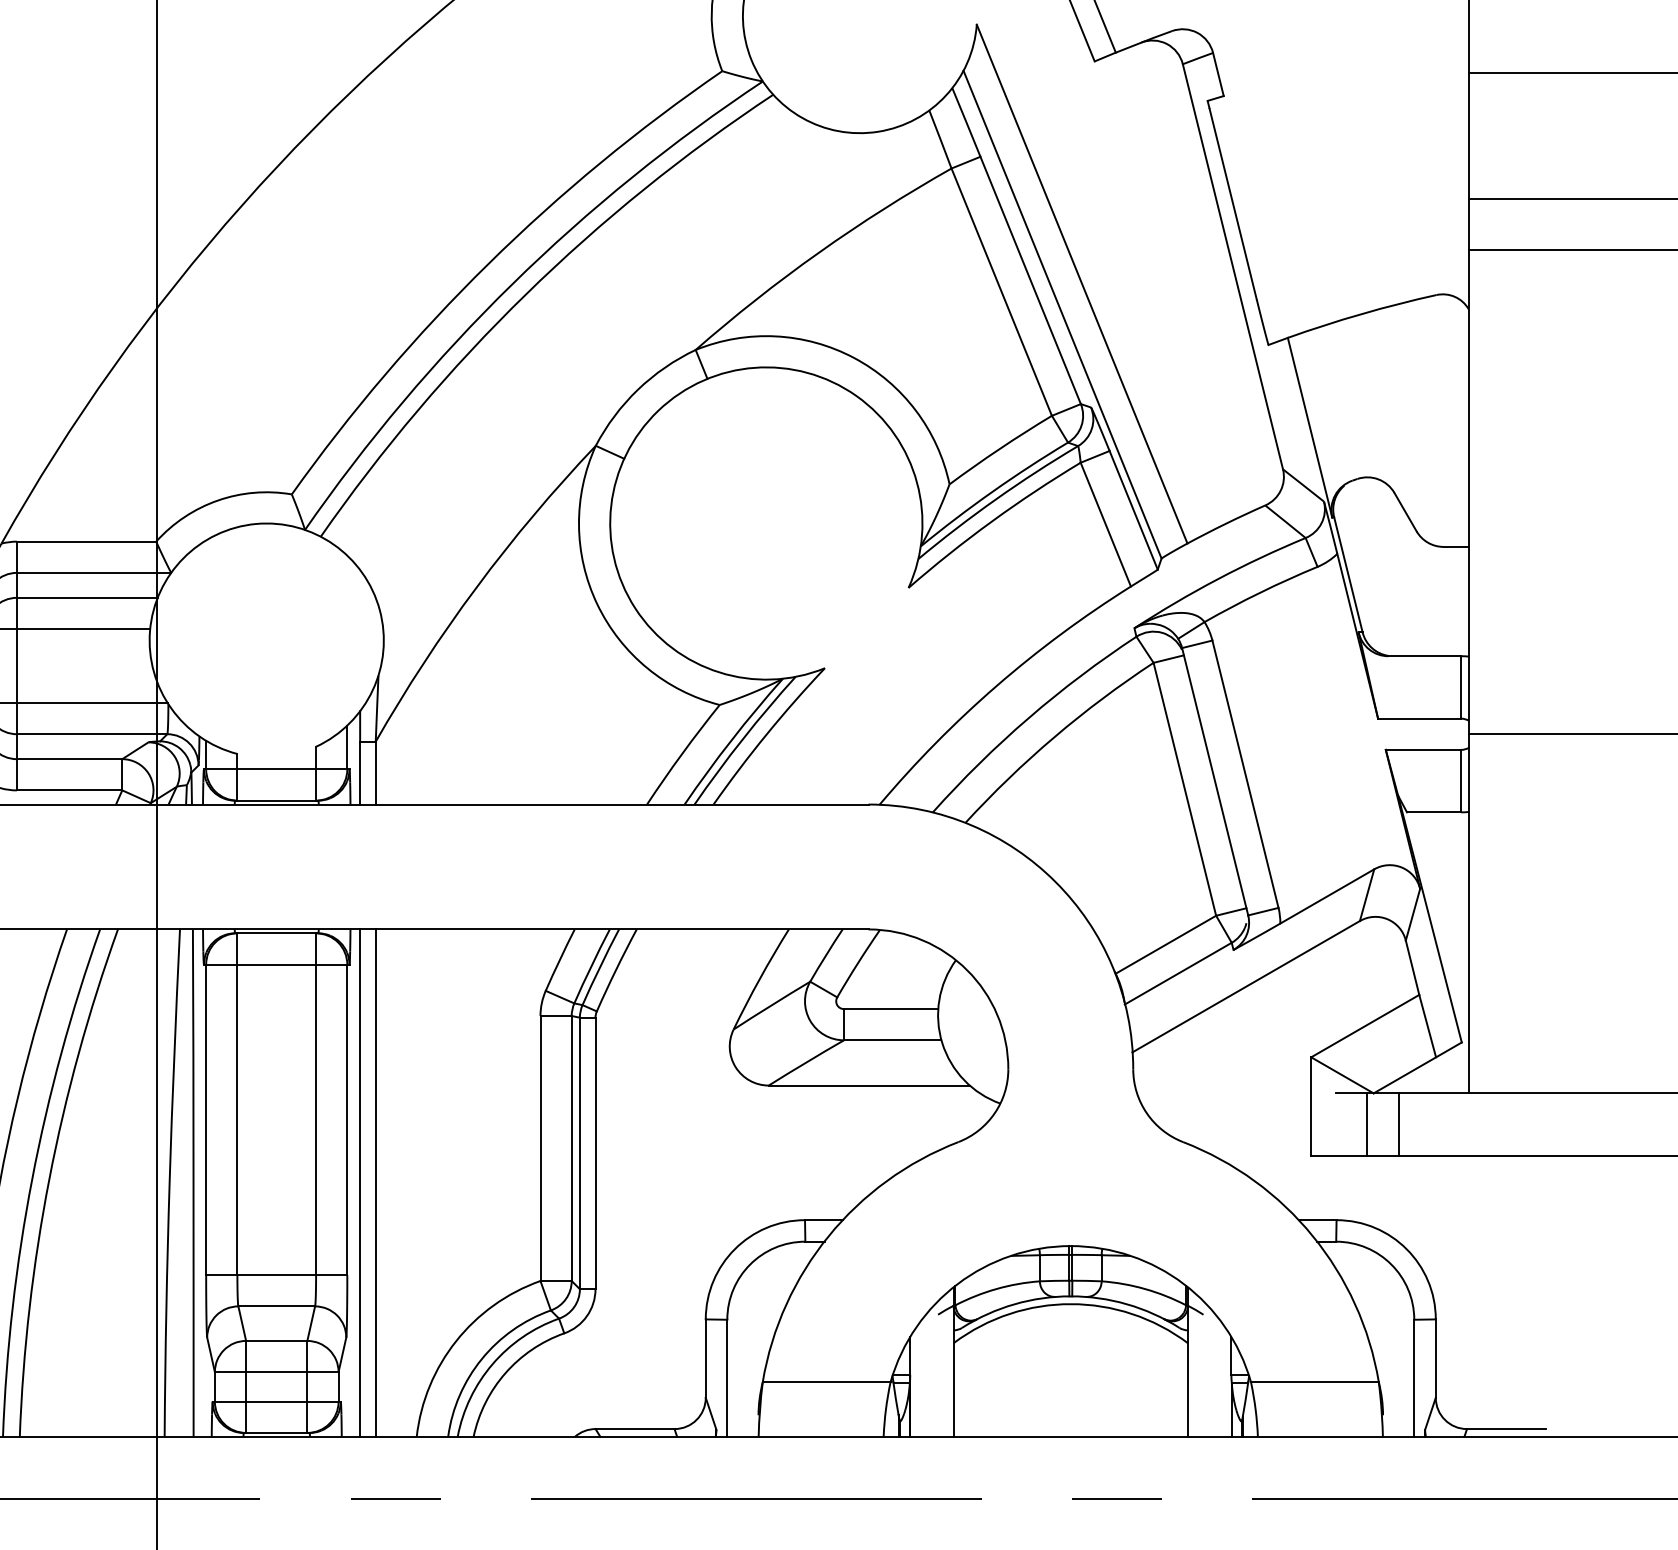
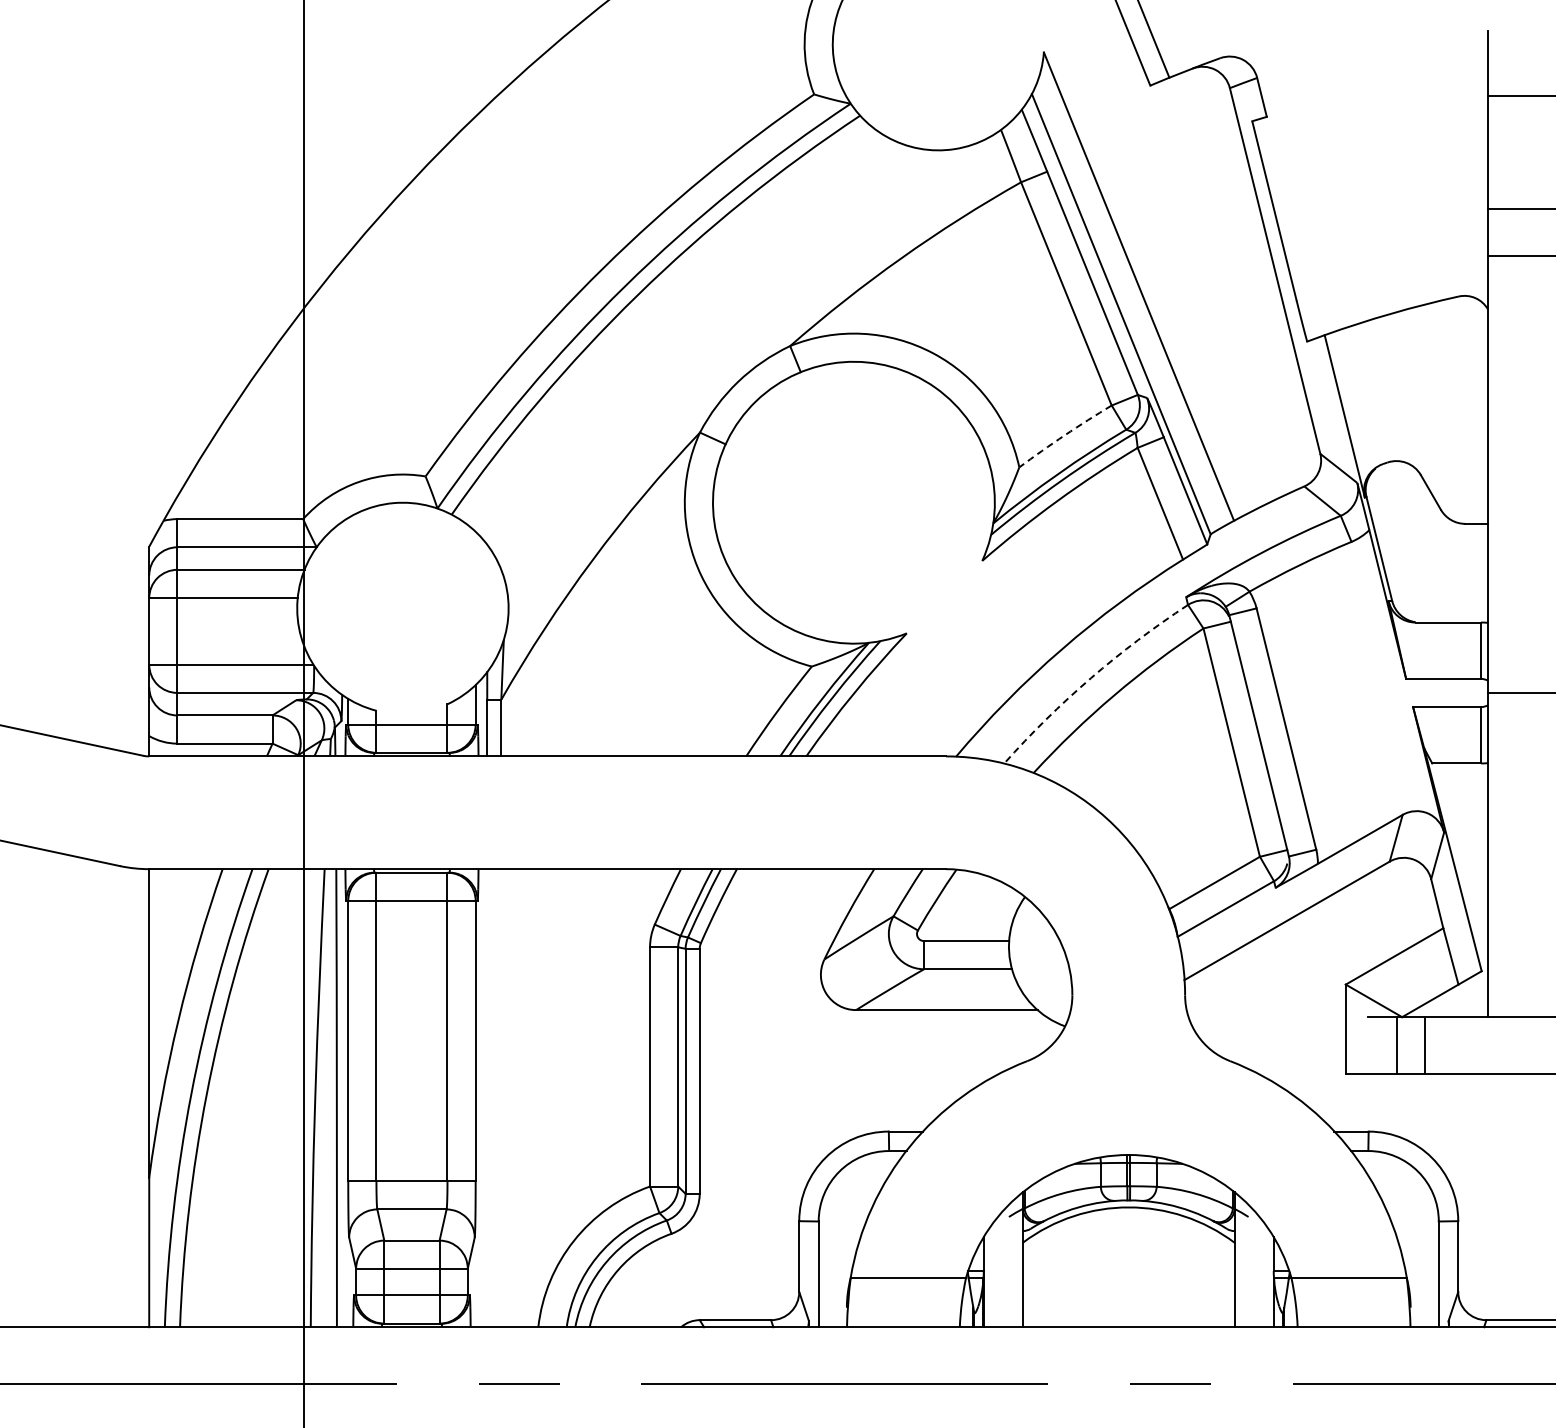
arc: (999, 449) -> (1064, 435), solid -> dashed
arc: (1028, 718) -> (1090, 678), solid -> dashed
line: (360, 1183) -> (487, 1098), removed
line: (375, 1183) -> (501, 1098), removed

